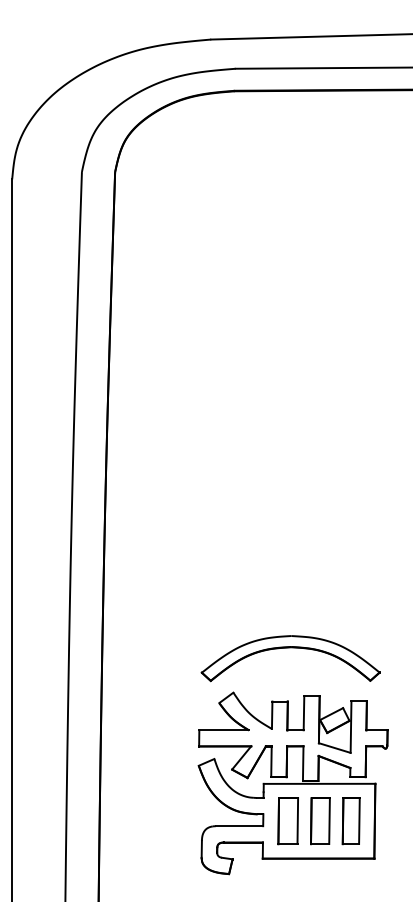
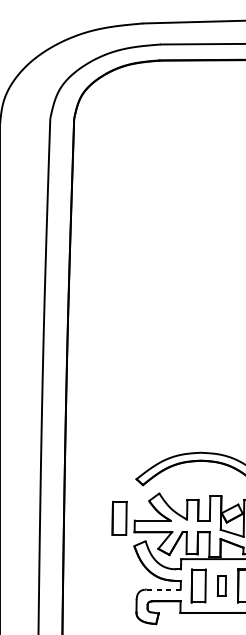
part: (177, 727) -> (119, 518), added
part: (320, 821) -> (221, 586), size x0.6
line: (239, 826) -> (163, 589), solid -> dashed

